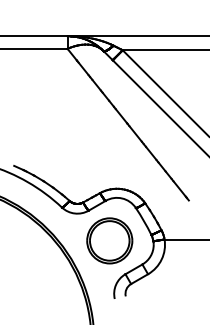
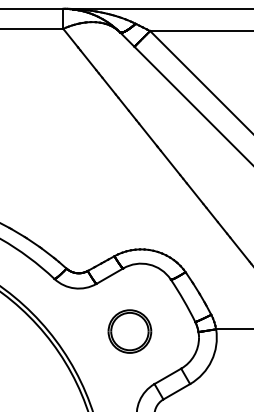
part: (109, 240) -> (129, 330), size x0.6

